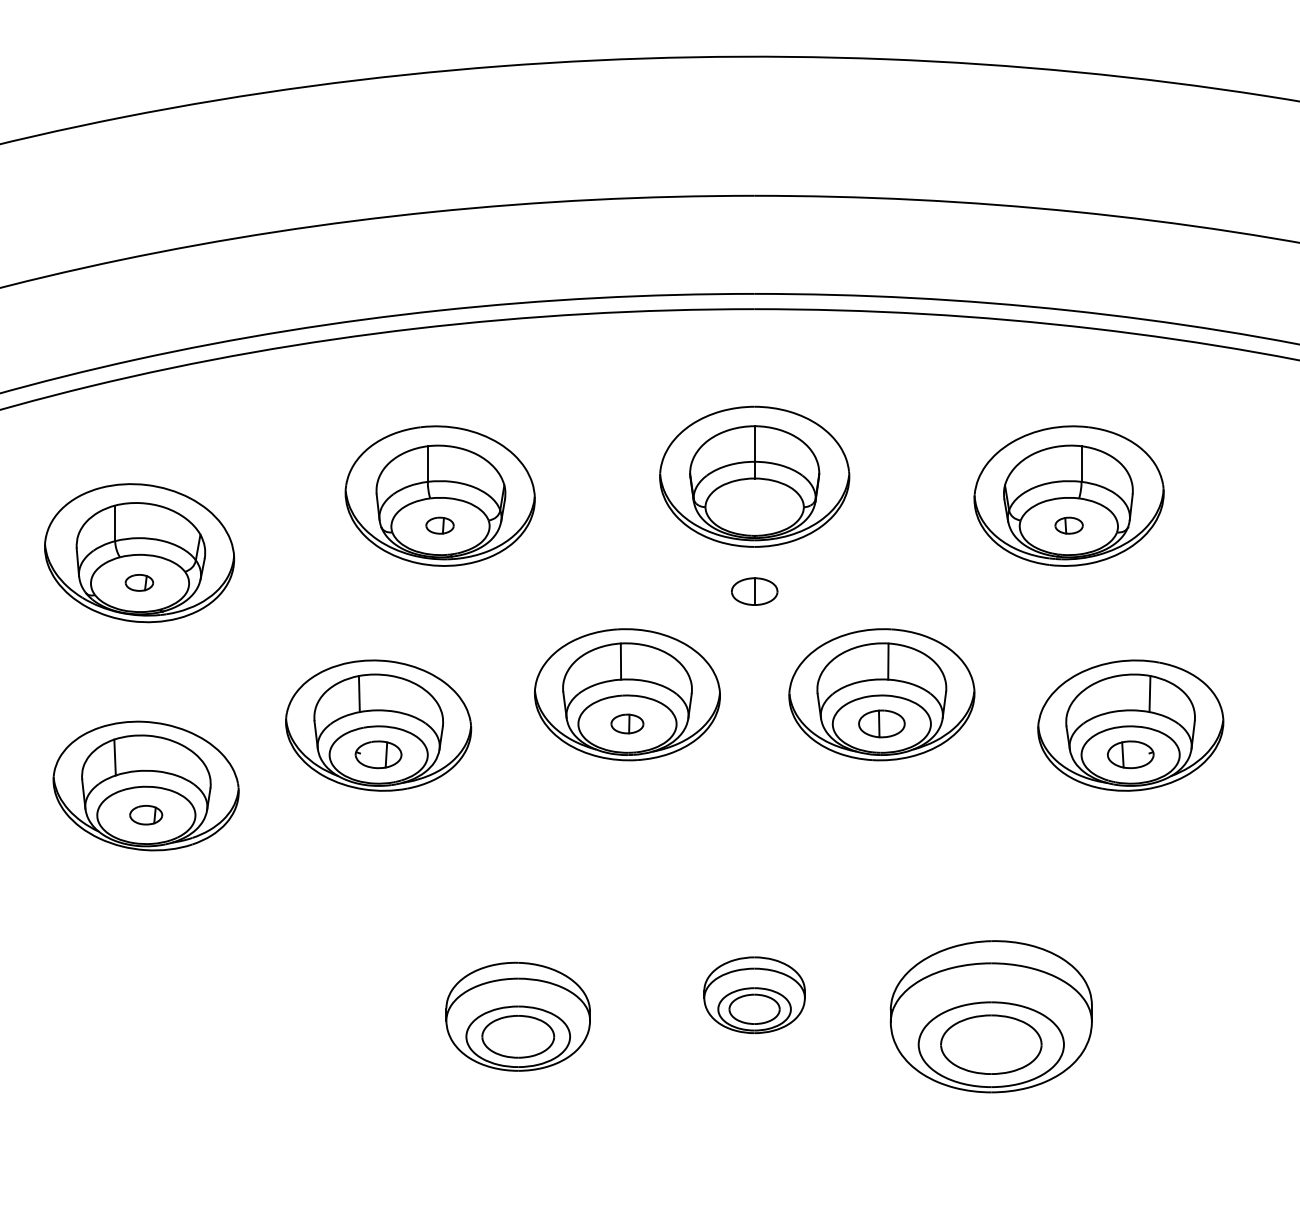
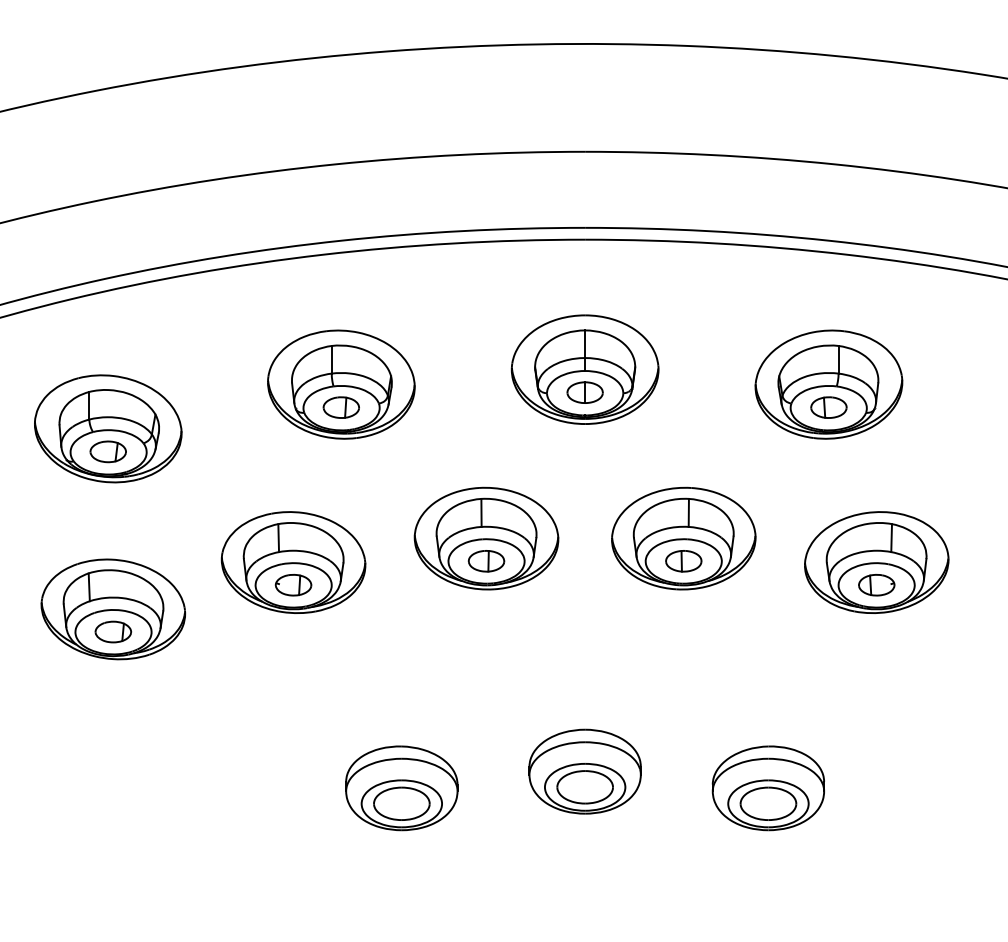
part: (439, 525) -> (340, 407), size x1.67
part: (1068, 525) -> (828, 407), size x1.67
part: (138, 582) -> (107, 451), size x1.67
part: (753, 591) -> (584, 392), moved
part: (627, 724) -> (486, 561), size x1.43
part: (146, 814) -> (113, 631), size x1.43
part: (753, 995) -> (584, 771), size x1.43
part: (989, 1017) -> (767, 788), size x0.71

